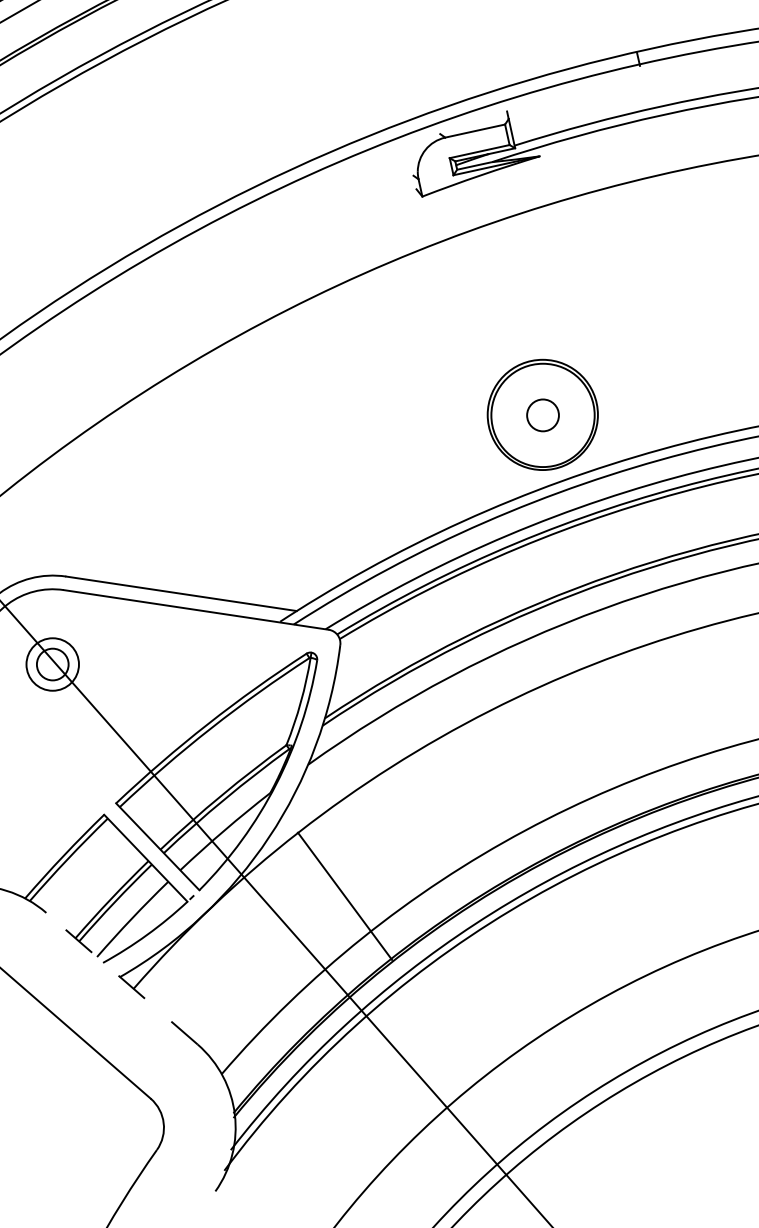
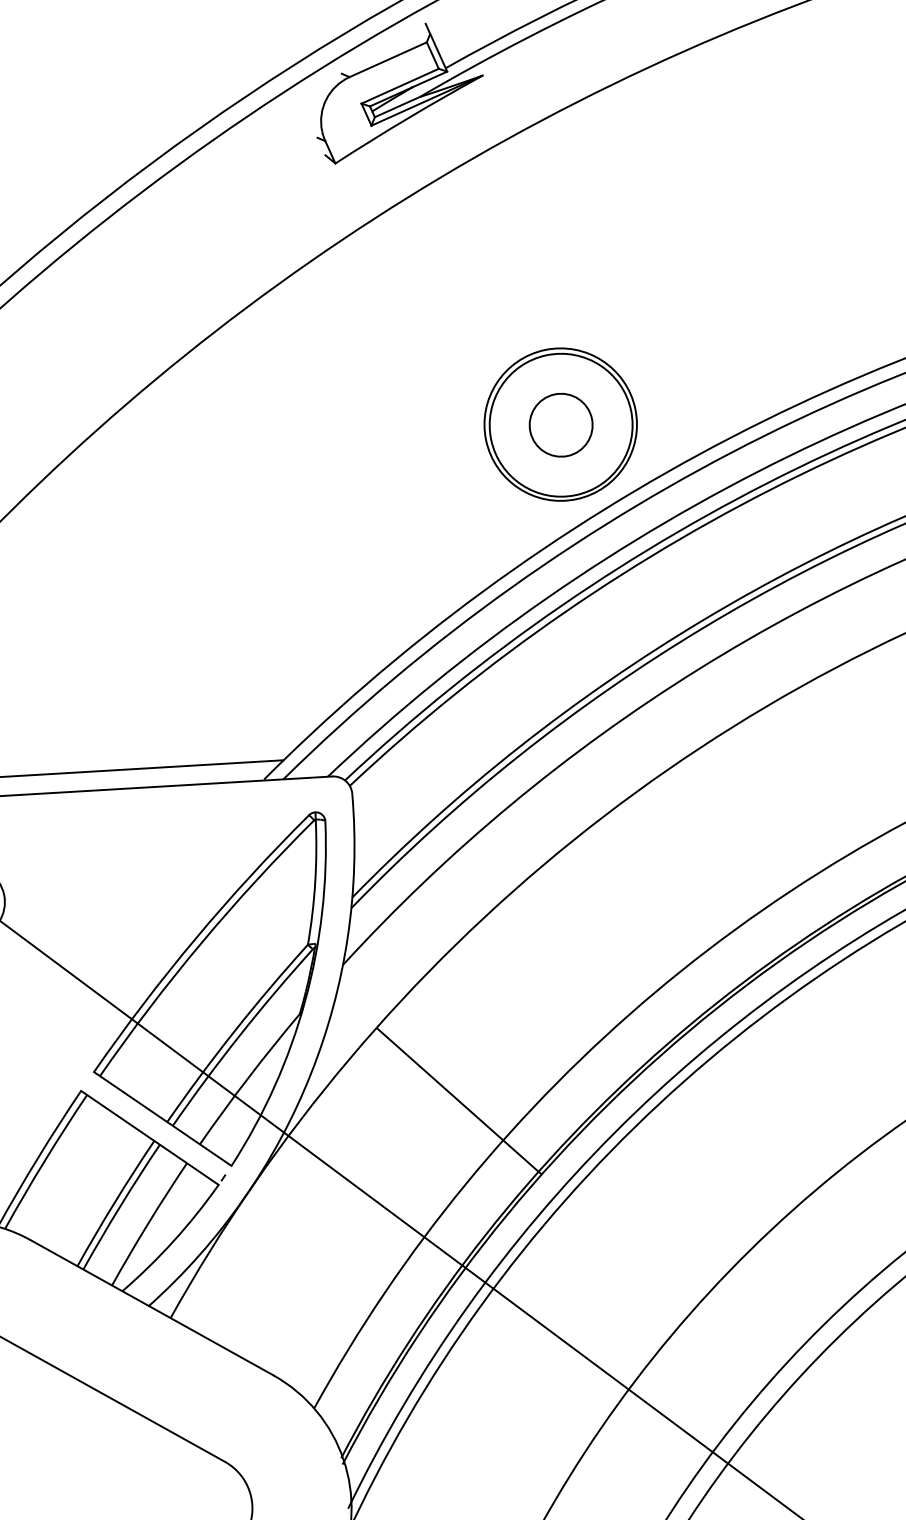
circle: (542, 415) -> (560, 425), size x1.43
line: (344, 895) -> (458, 1100), moved
line: (121, 978) -> (151, 1307), dashed -> solid

